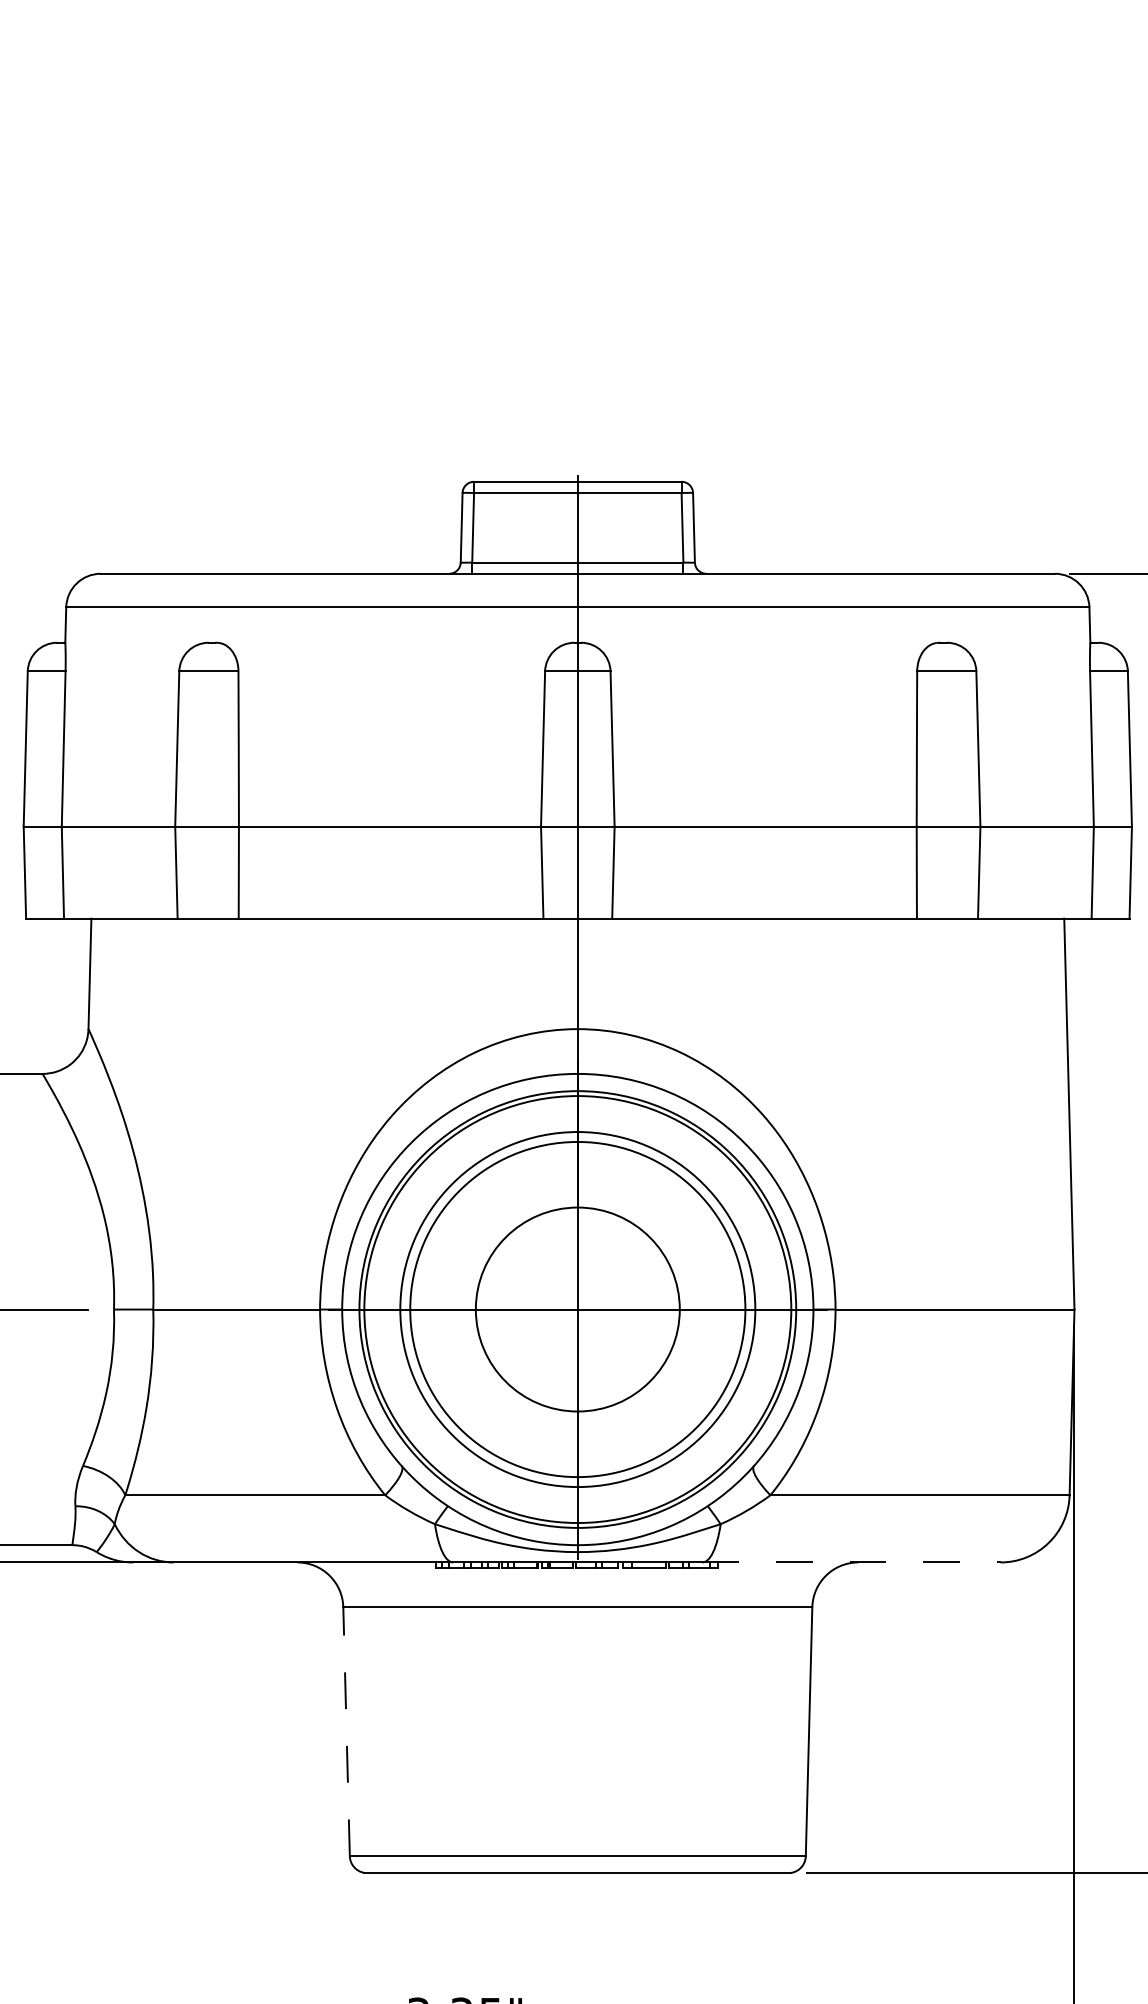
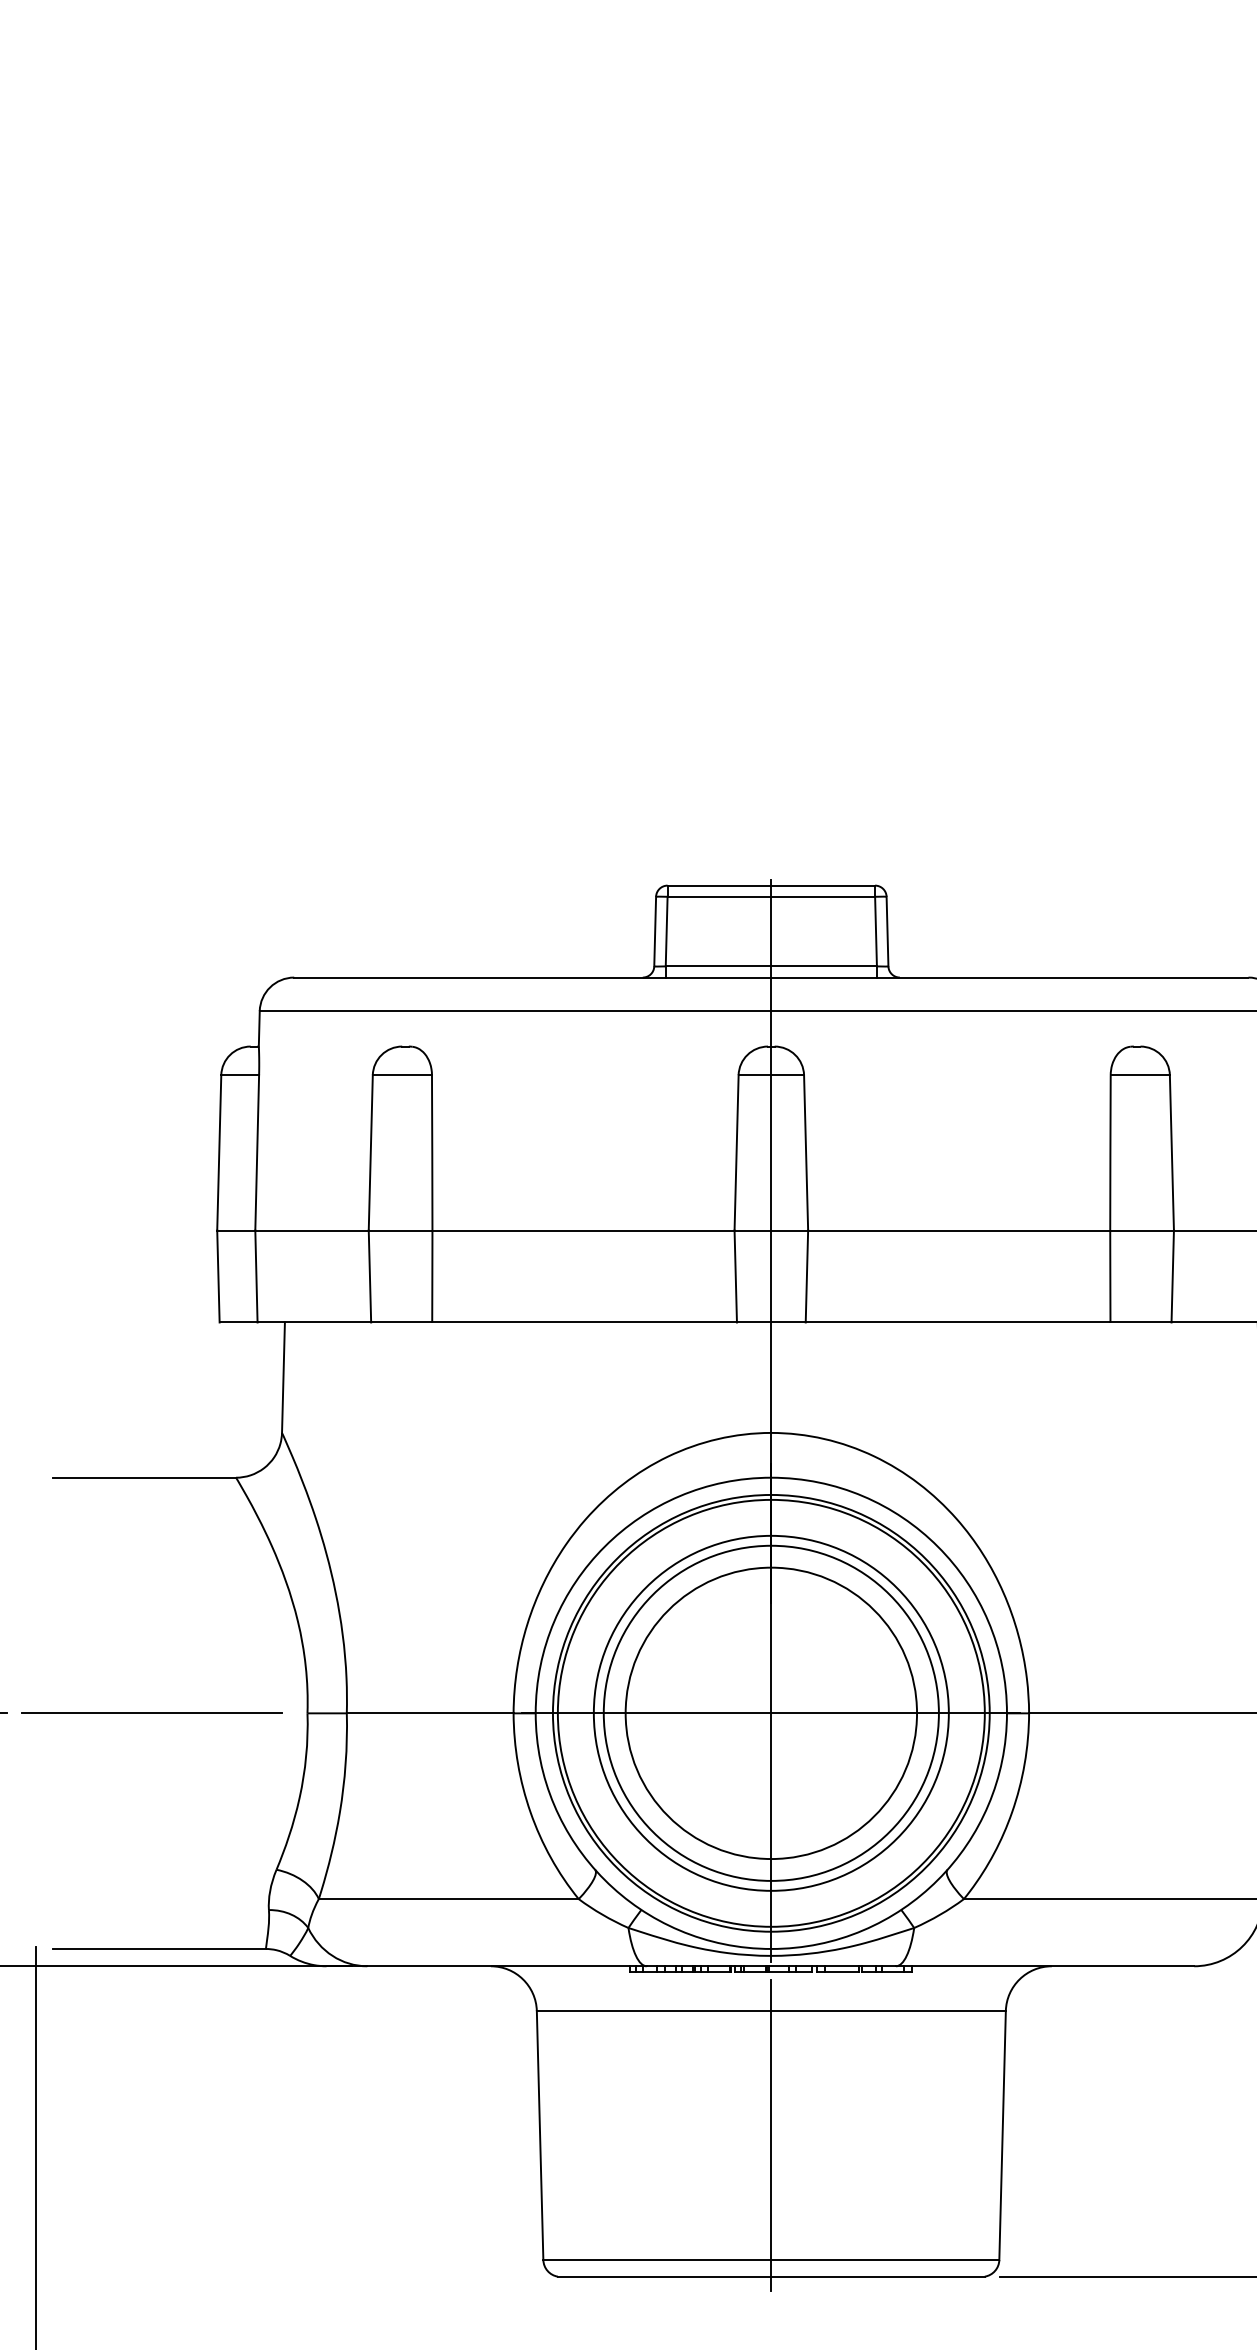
circle: (577, 1309) -> (771, 1713), size x1.43
line: (851, 1562) -> (1045, 1966), dashed -> solid
line: (346, 1731) -> (540, 2135), dashed -> solid
line: (577, 1731) -> (771, 2135), added

